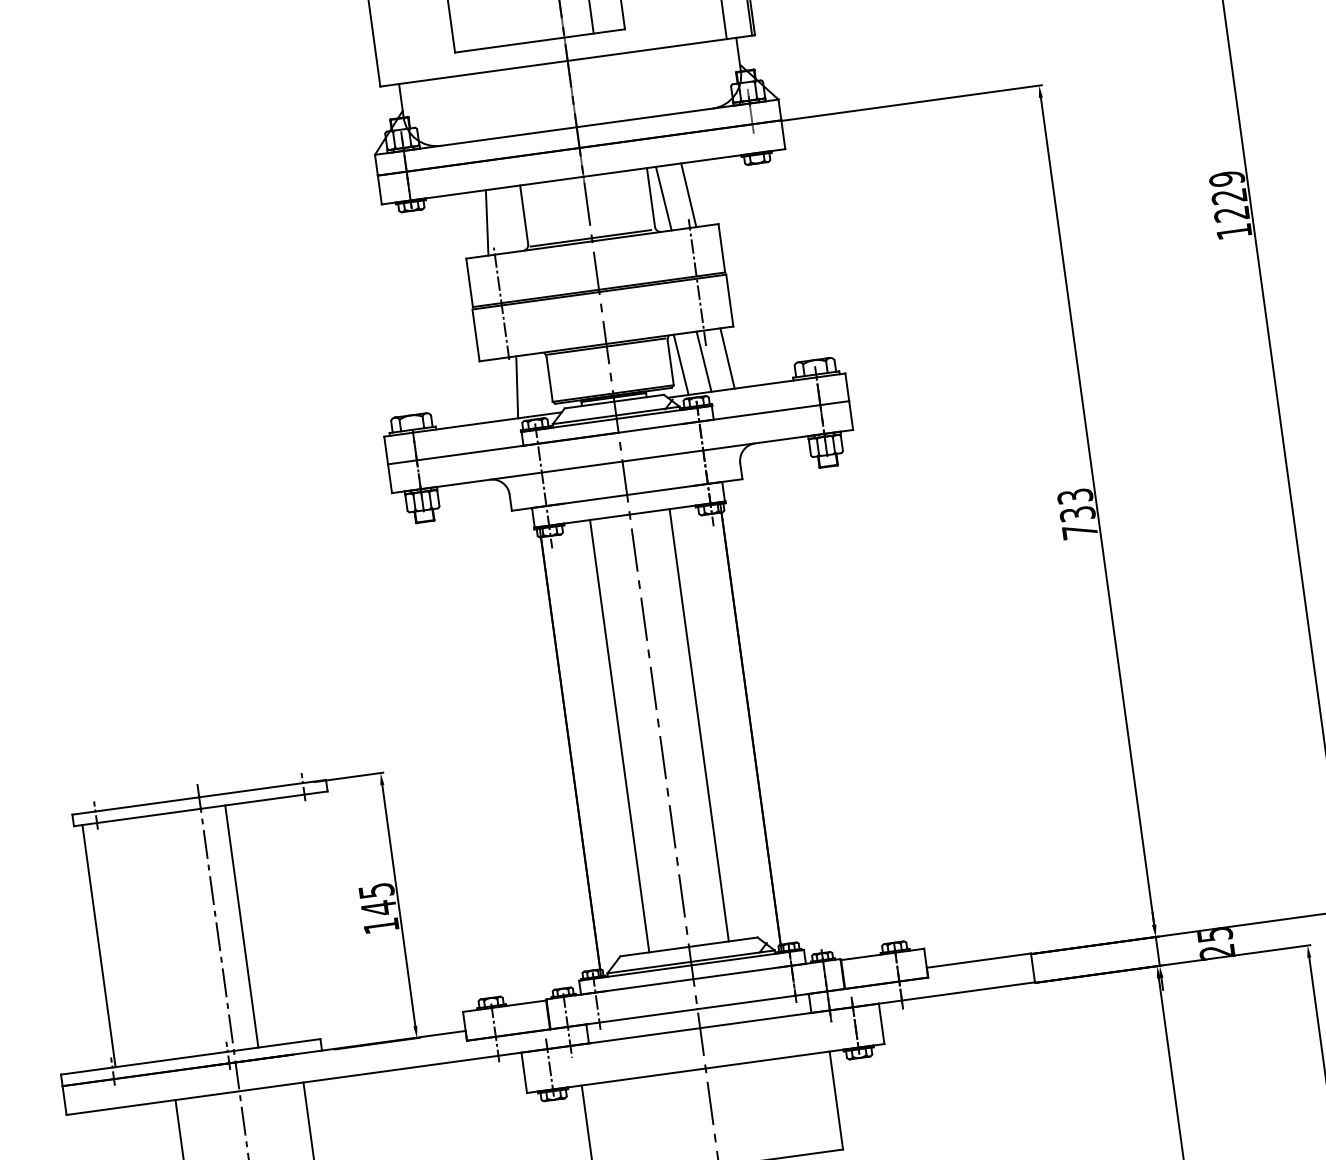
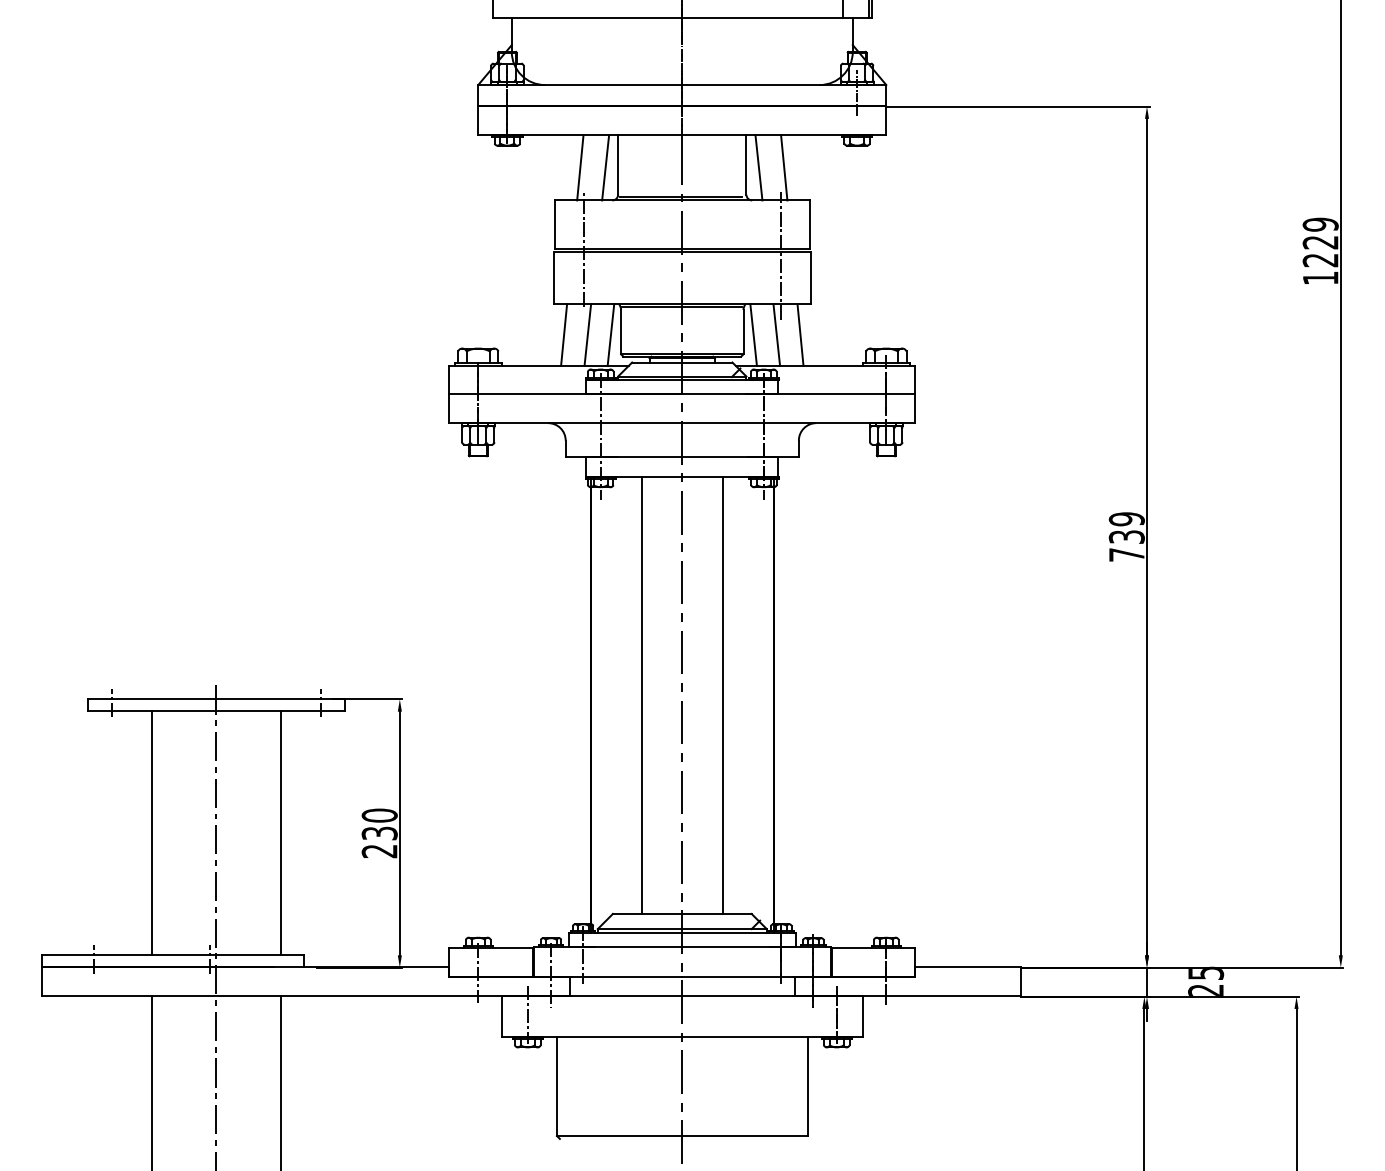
line: (512, 219) -> (605, 167), added
line: (539, 384) -> (610, 335), added
line: (494, 390) -> (564, 335), added
text: (1074, 496) -> (1126, 519), 733 -> 739
text: (378, 908) -> (379, 833), 145 -> 230
line: (242, 926) -> (281, 832), moved
line: (98, 945) -> (151, 832), moved

